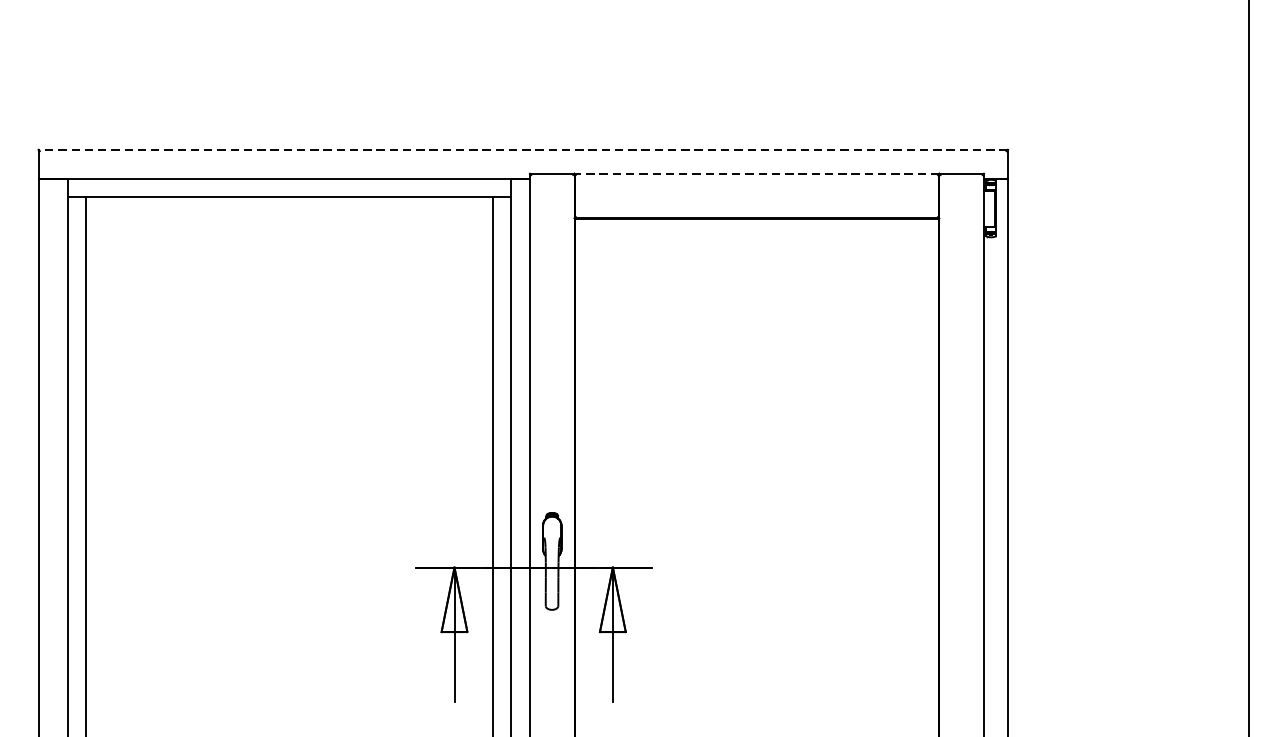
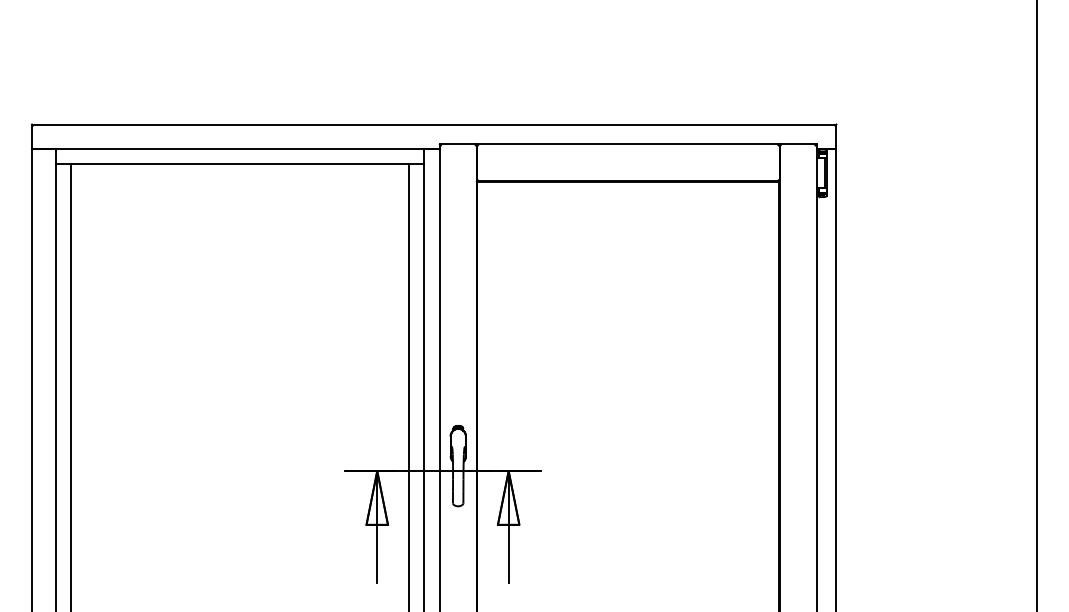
line: (522, 149) -> (433, 124), dashed -> solid
line: (756, 173) -> (627, 144), dashed -> solid

